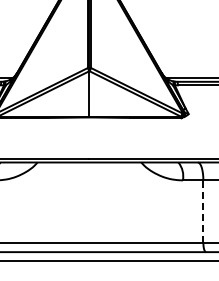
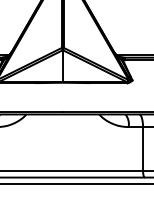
line: (203, 211) -> (143, 148), dashed -> solid

